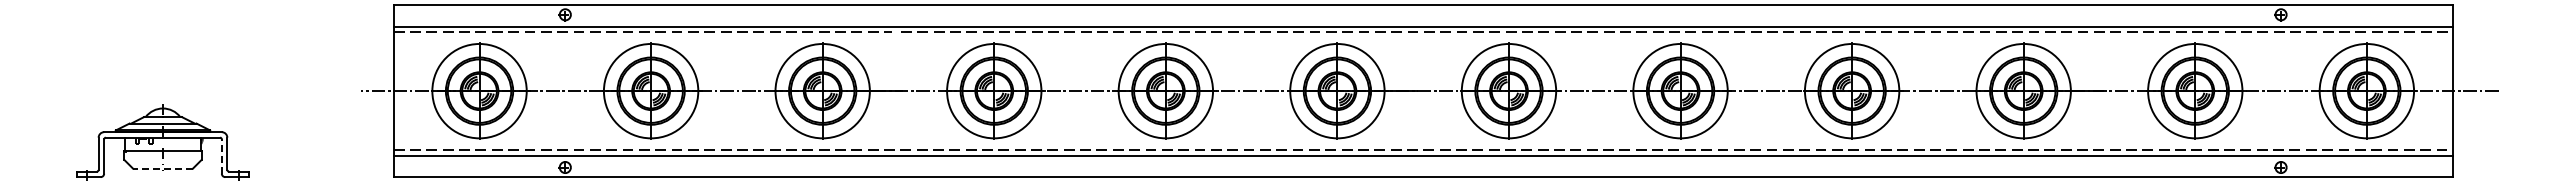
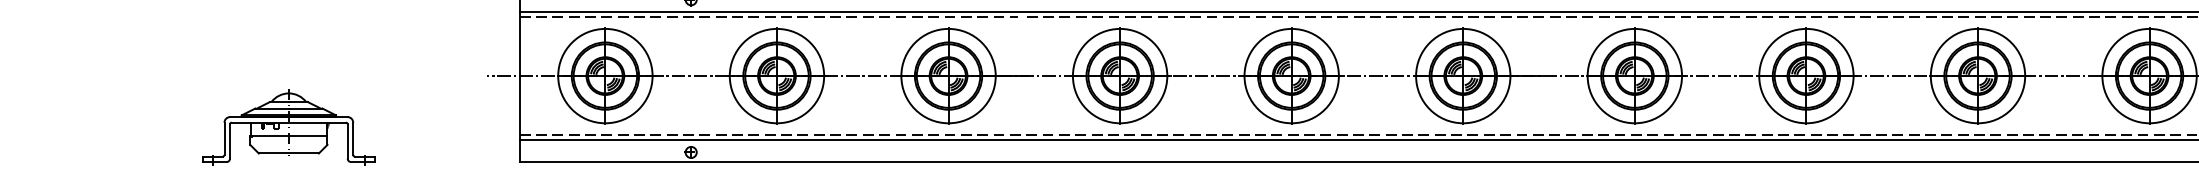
line: (221, 156) -> (347, 141), dashed -> solid
line: (162, 168) -> (288, 153), dashed -> solid

